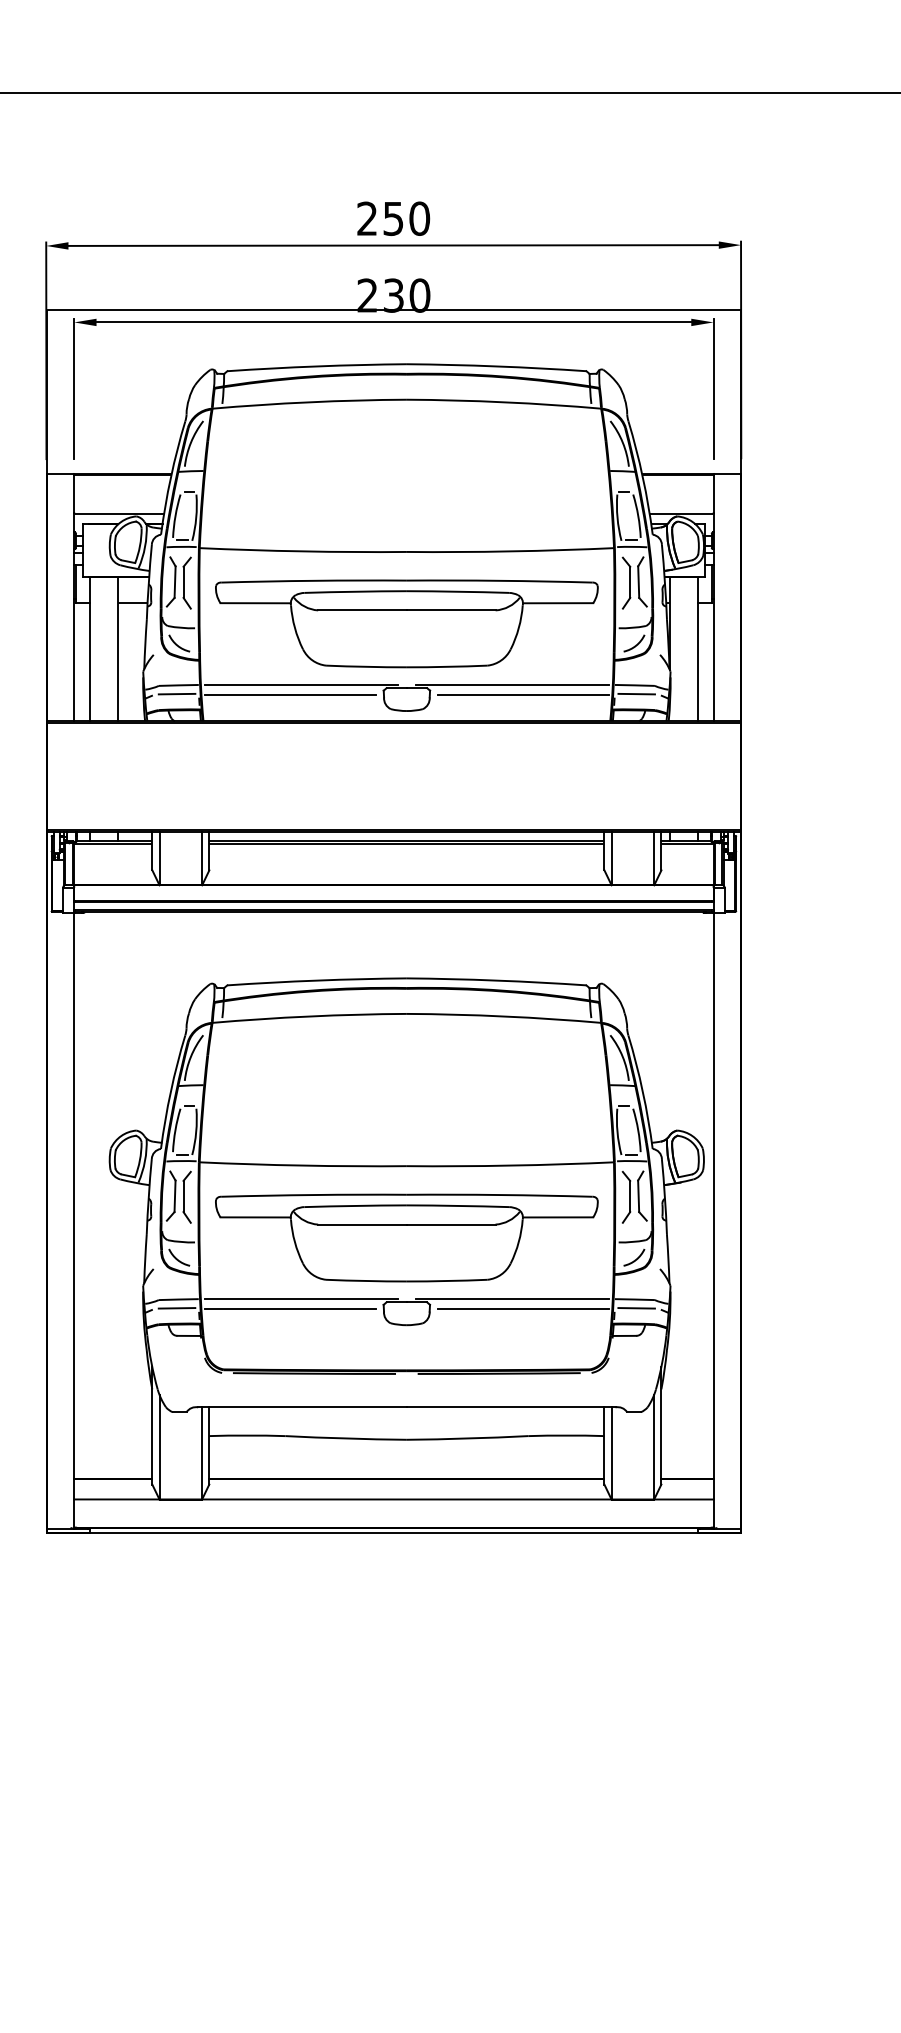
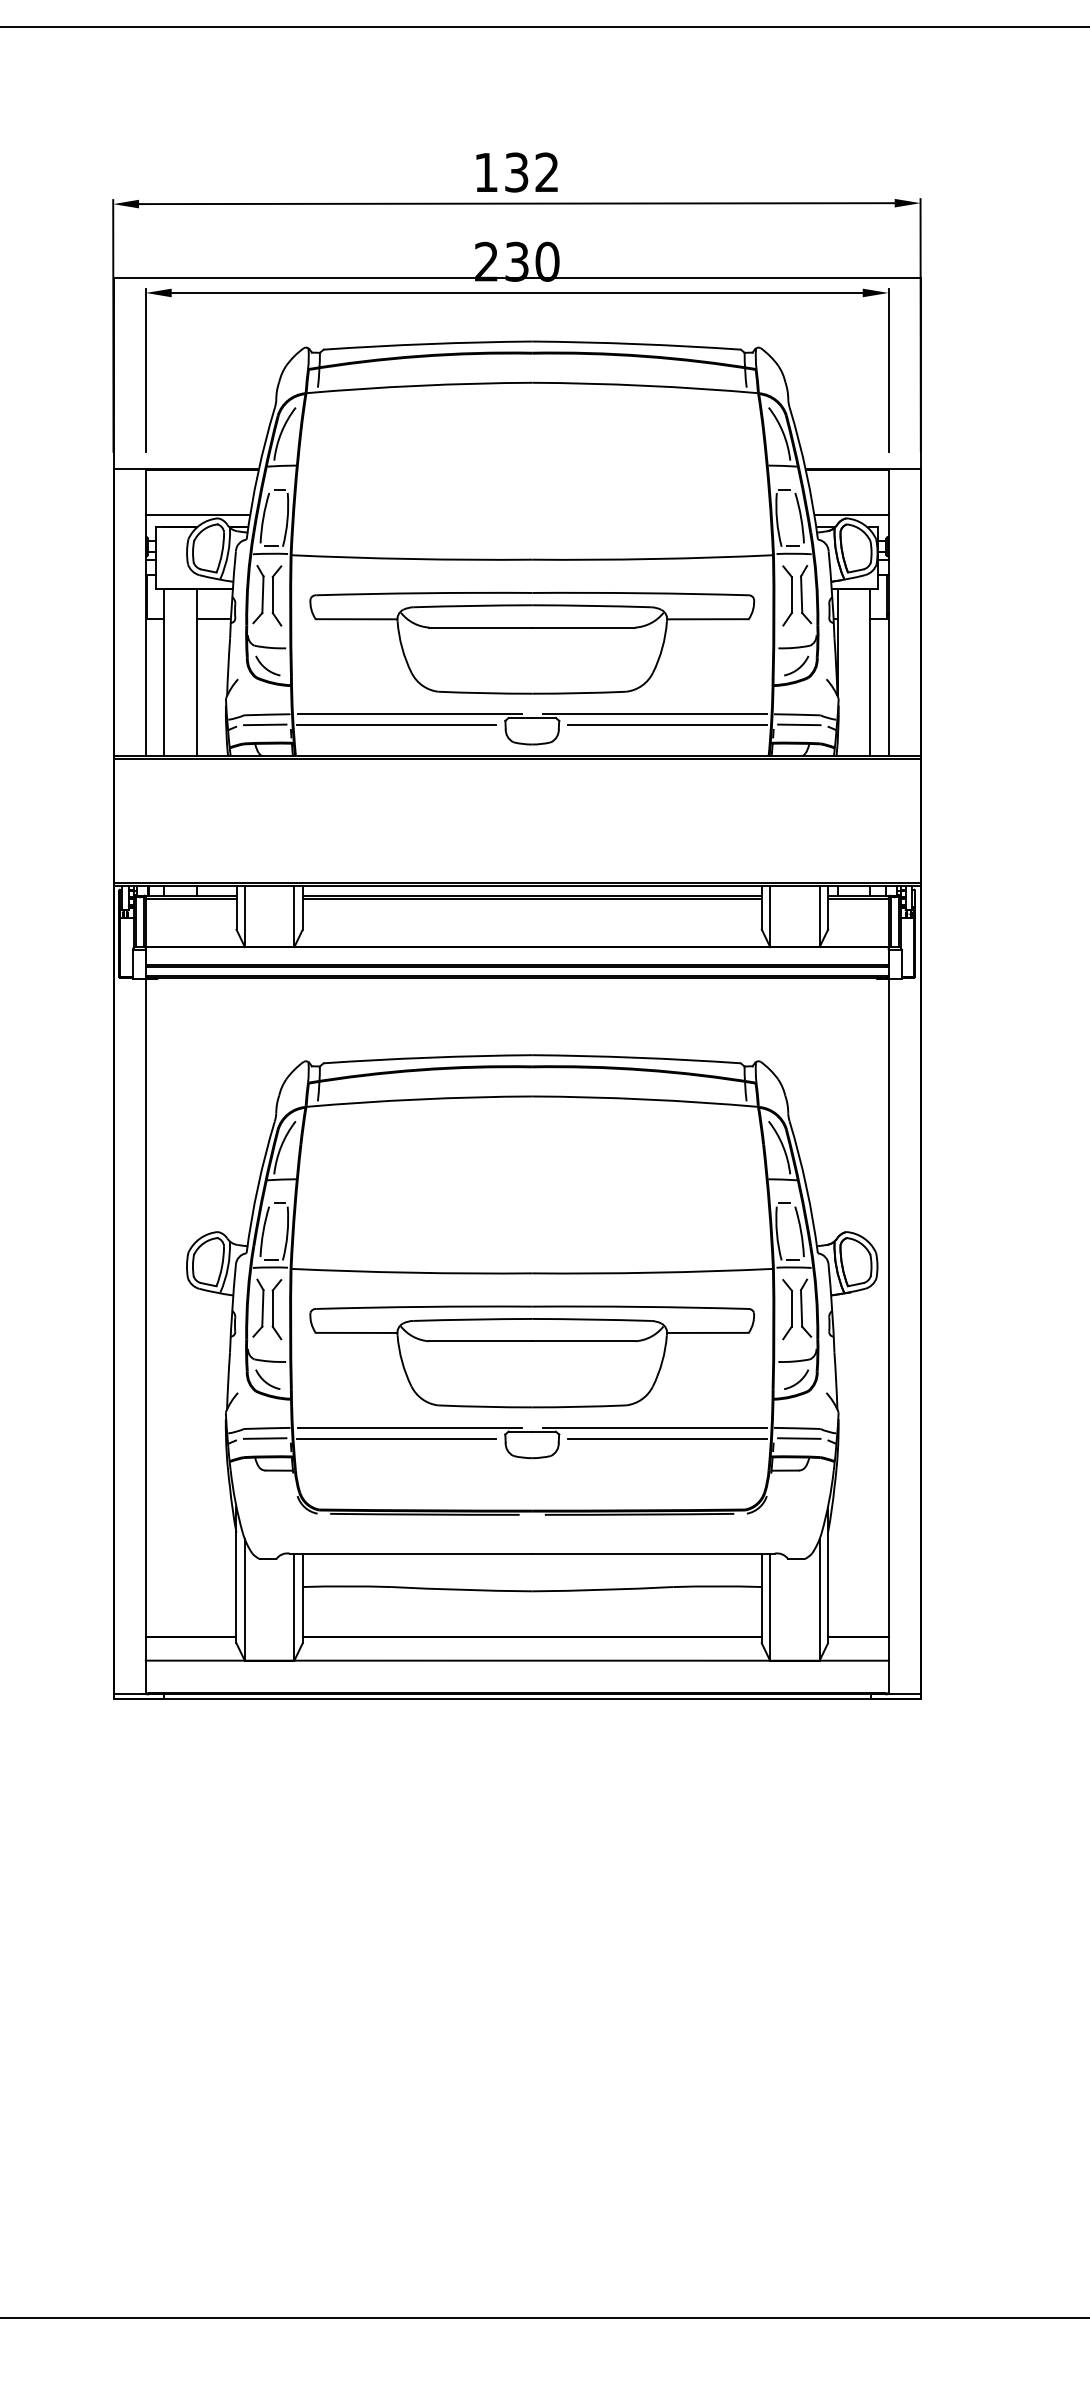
text: (393, 218) -> (516, 172), 250 -> 132

